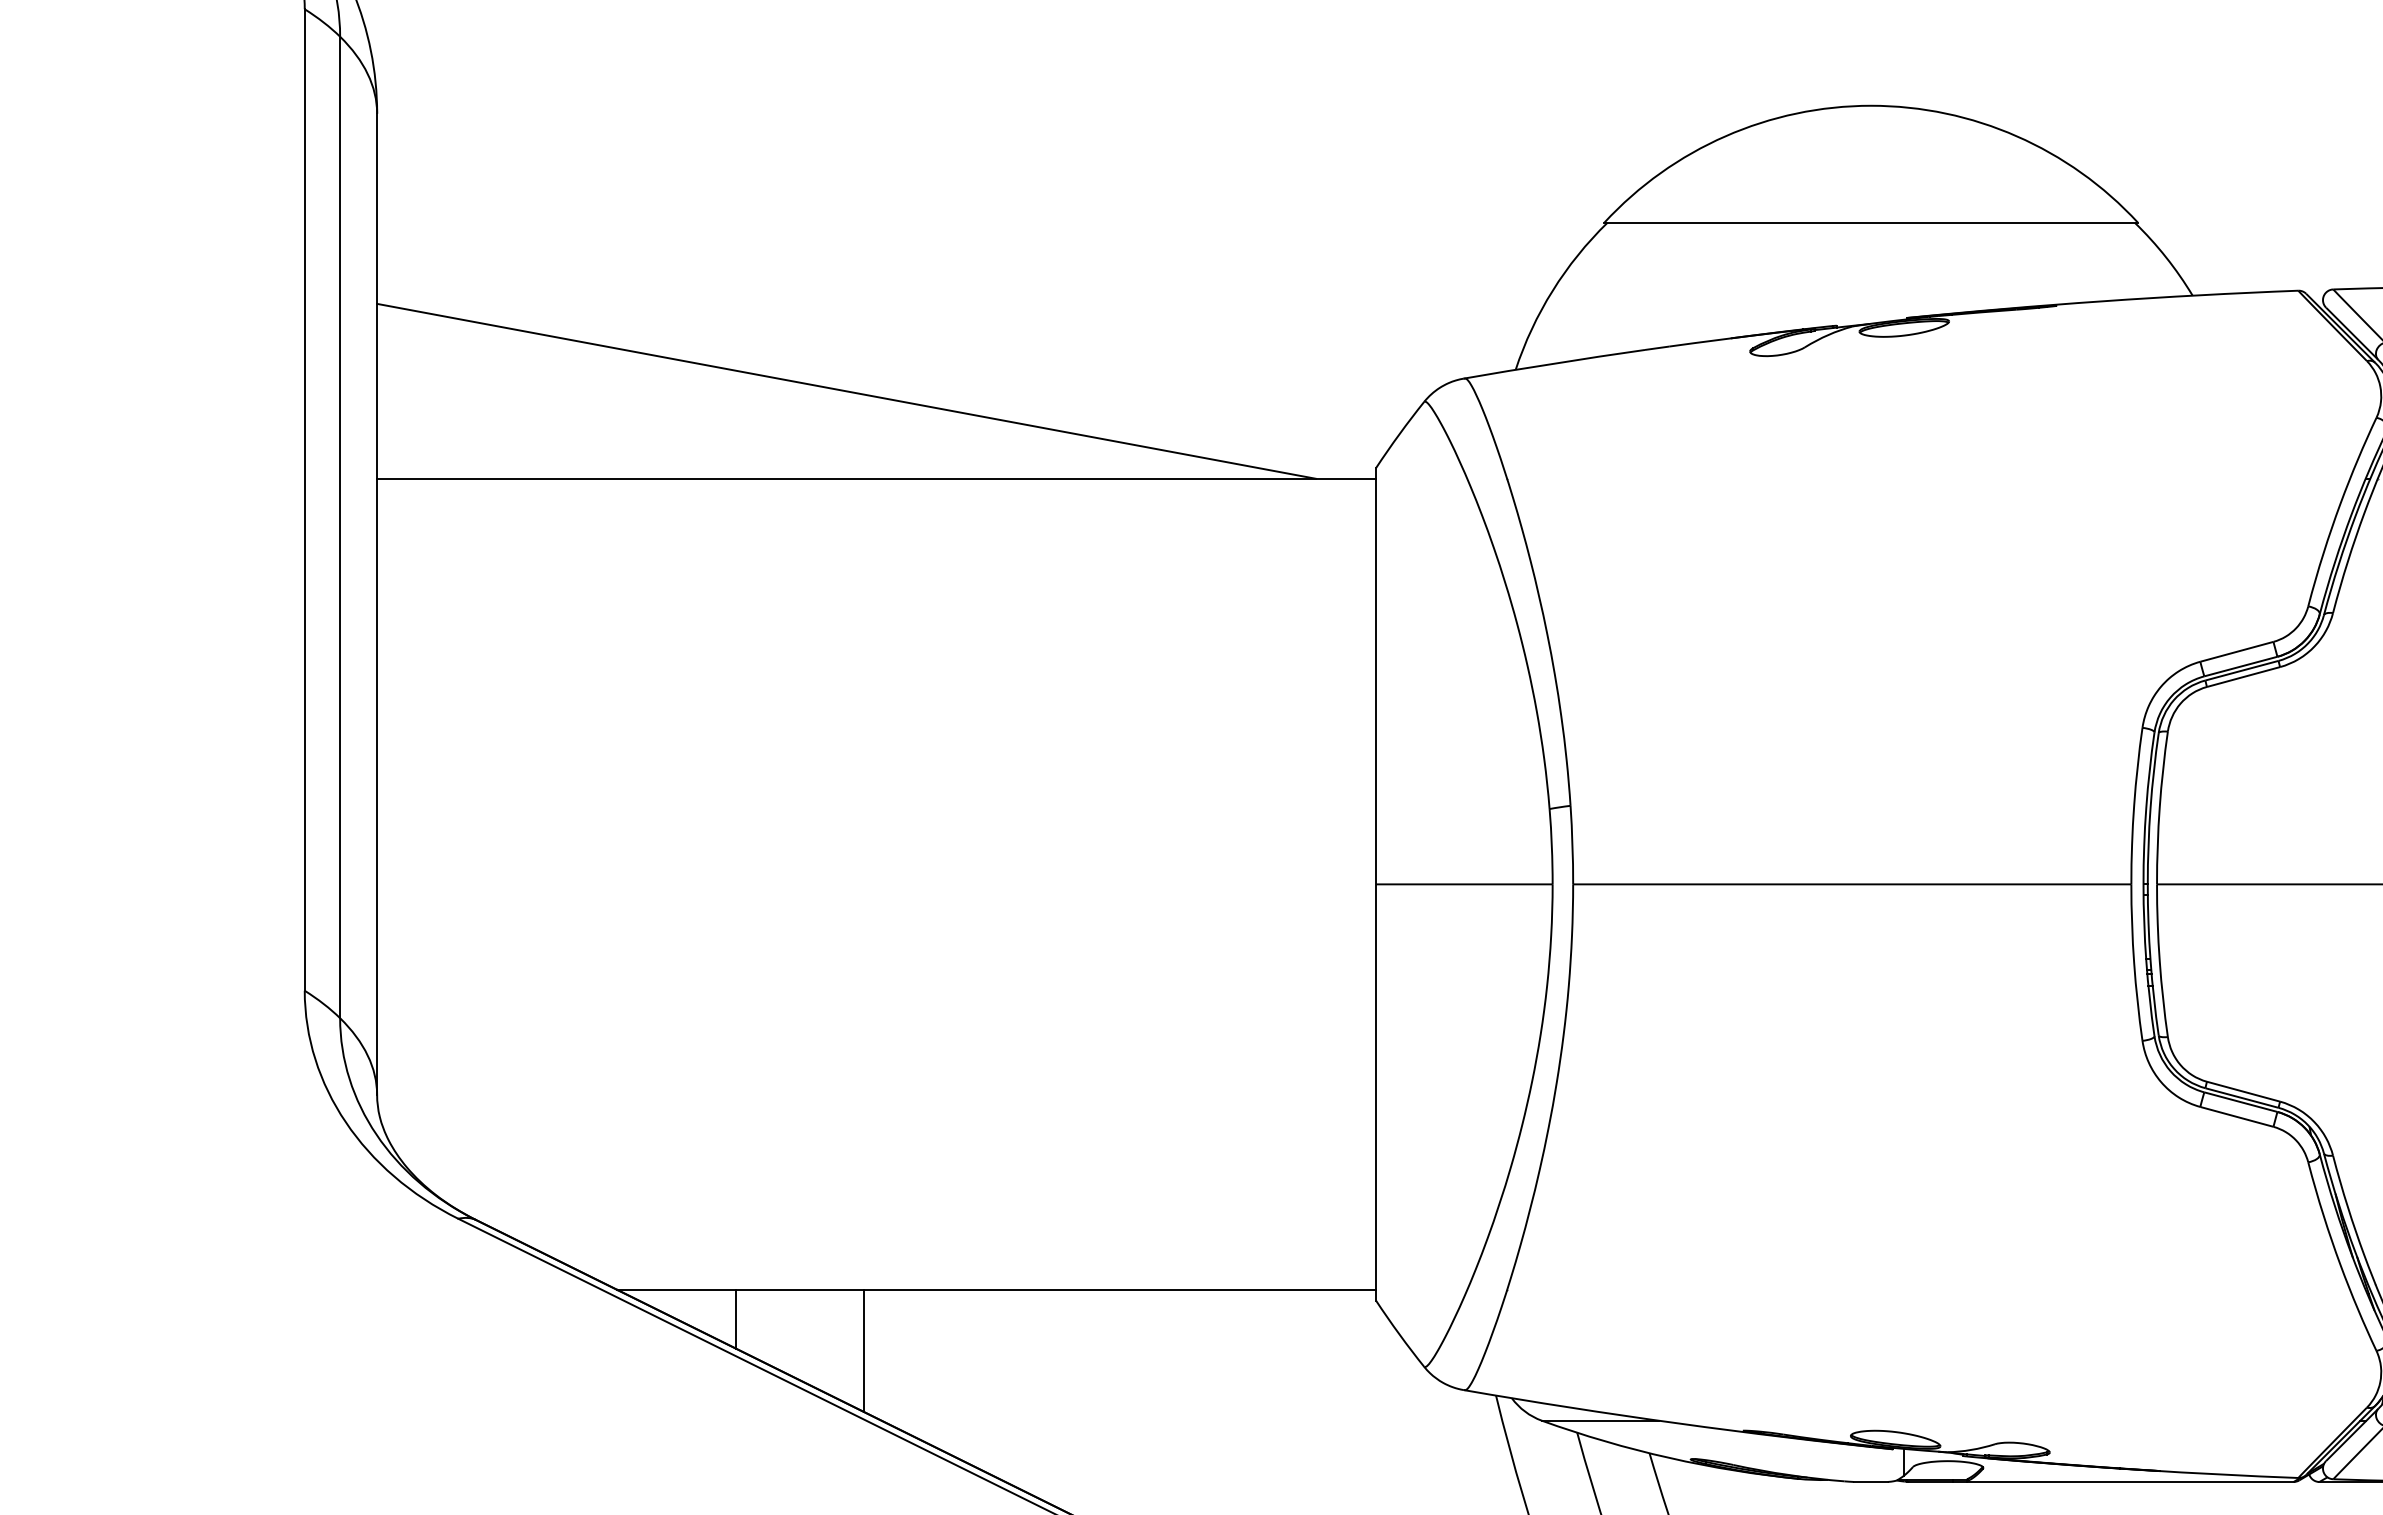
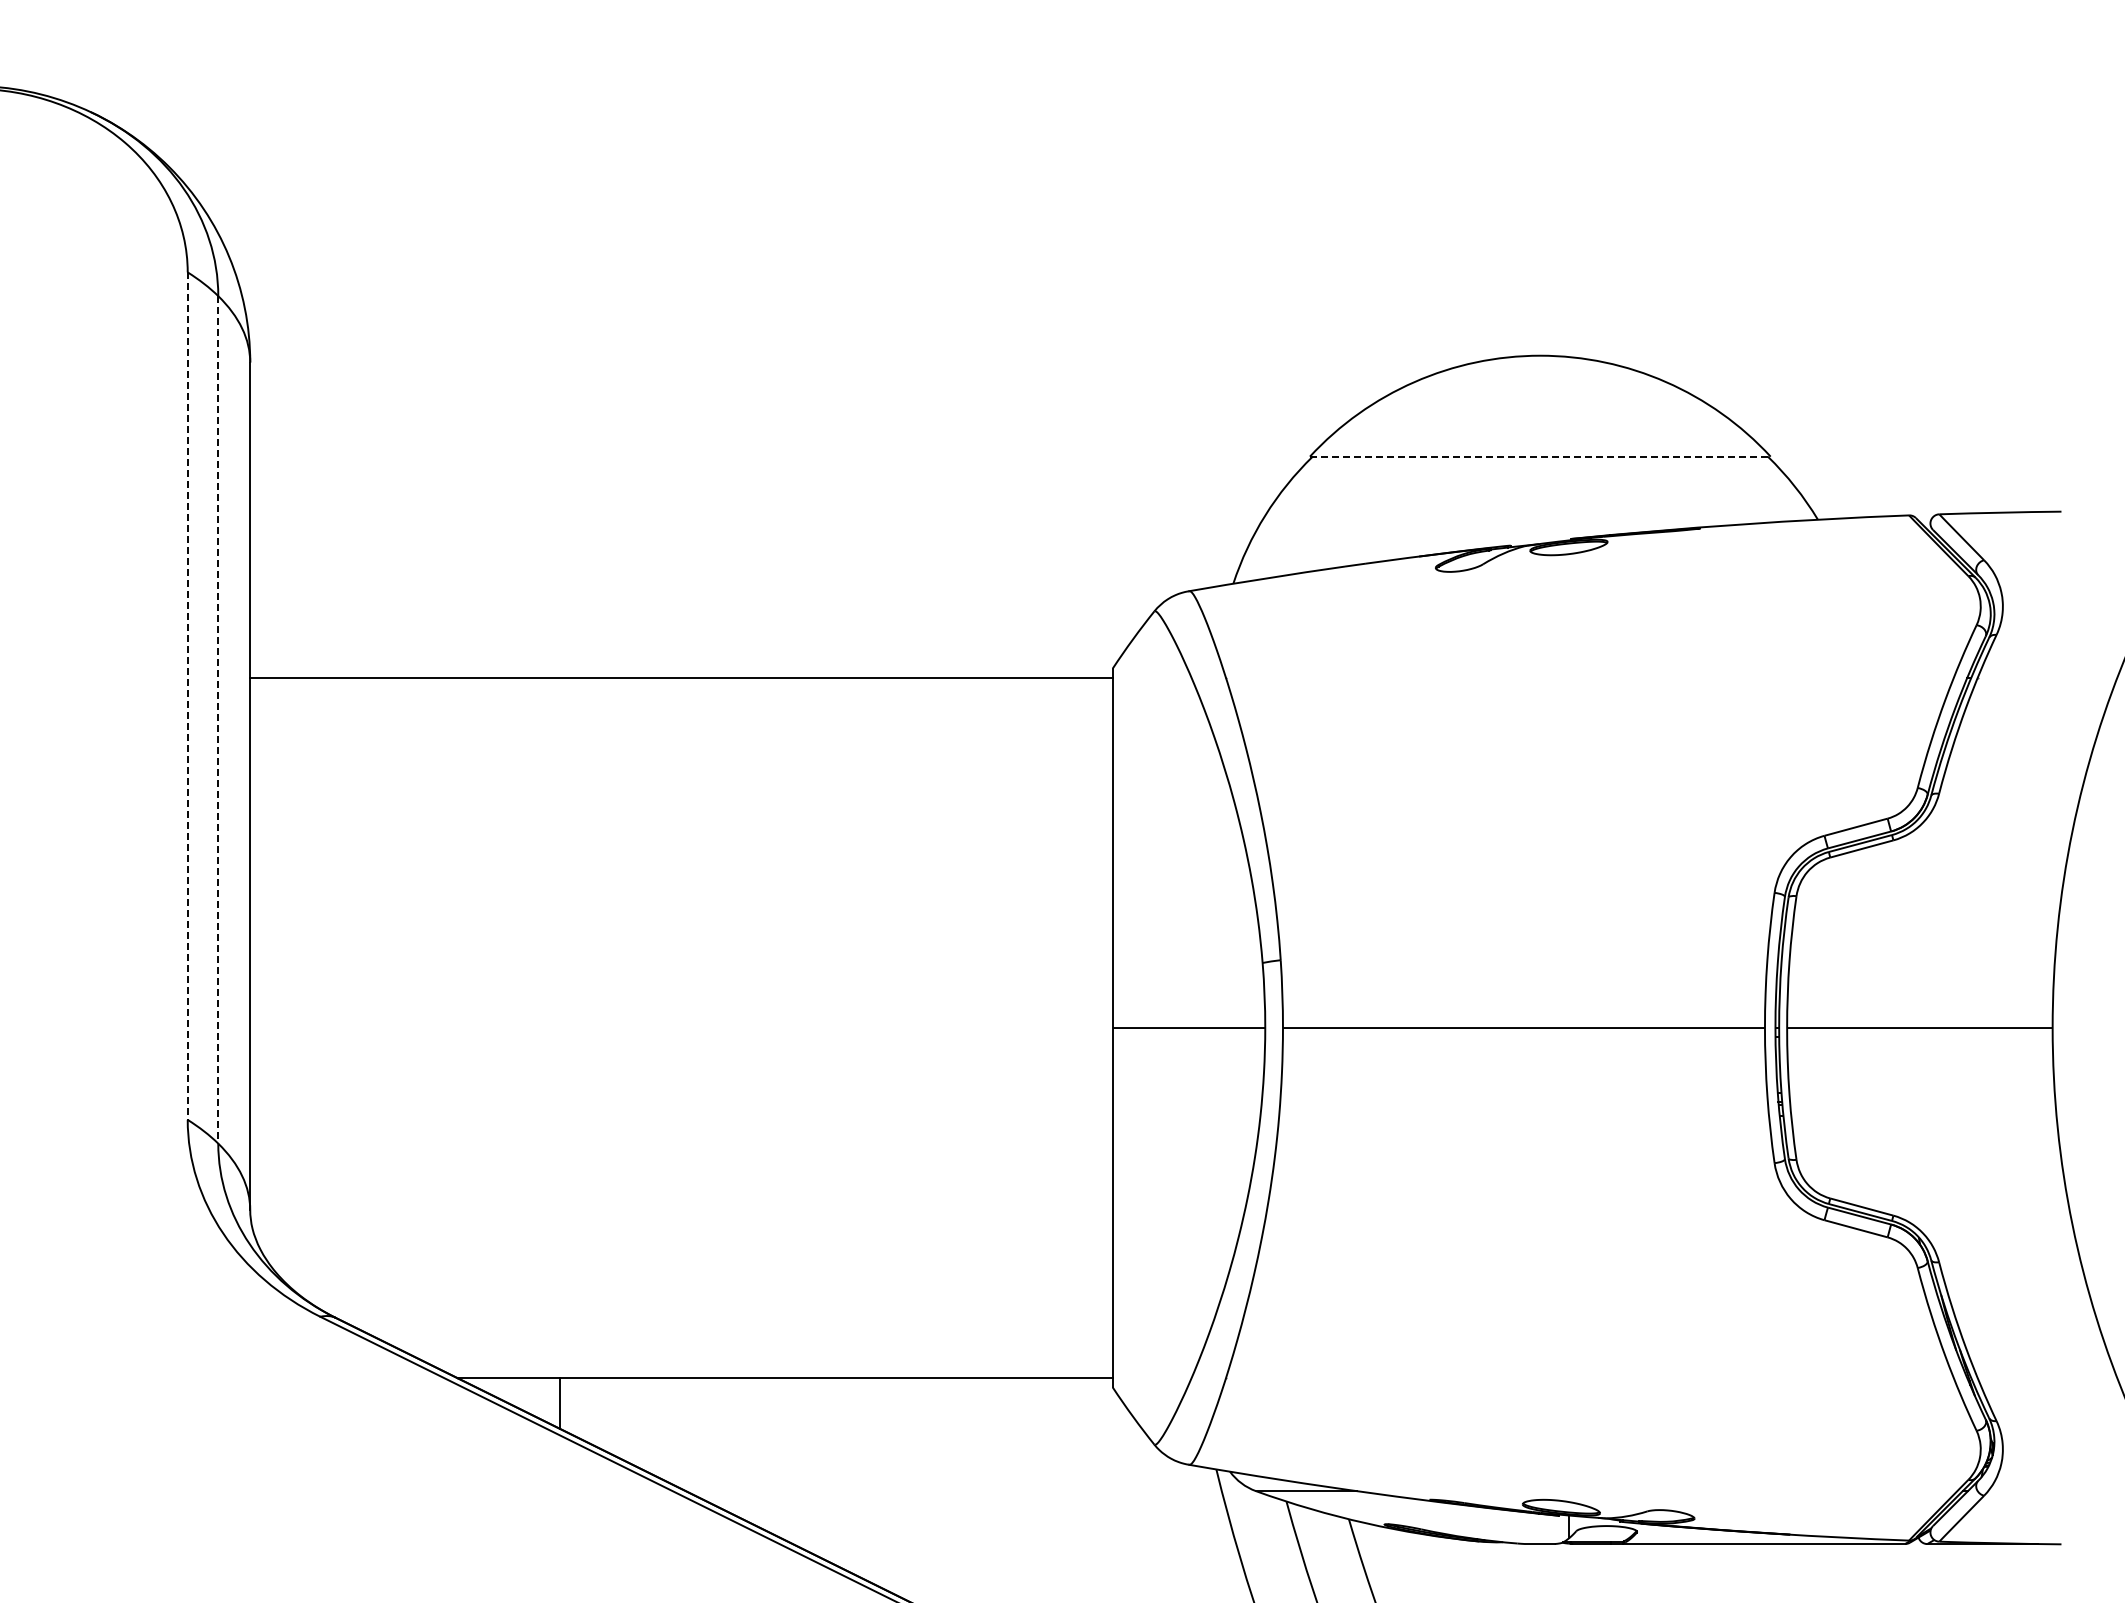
line: (1871, 222) -> (1540, 456), solid -> dashed
line: (846, 390) -> (655, 601), removed
line: (304, 500) -> (187, 696), solid -> dashed
line: (340, 527) -> (218, 719), solid -> dashed
line: (863, 1350) -> (670, 1430), removed

